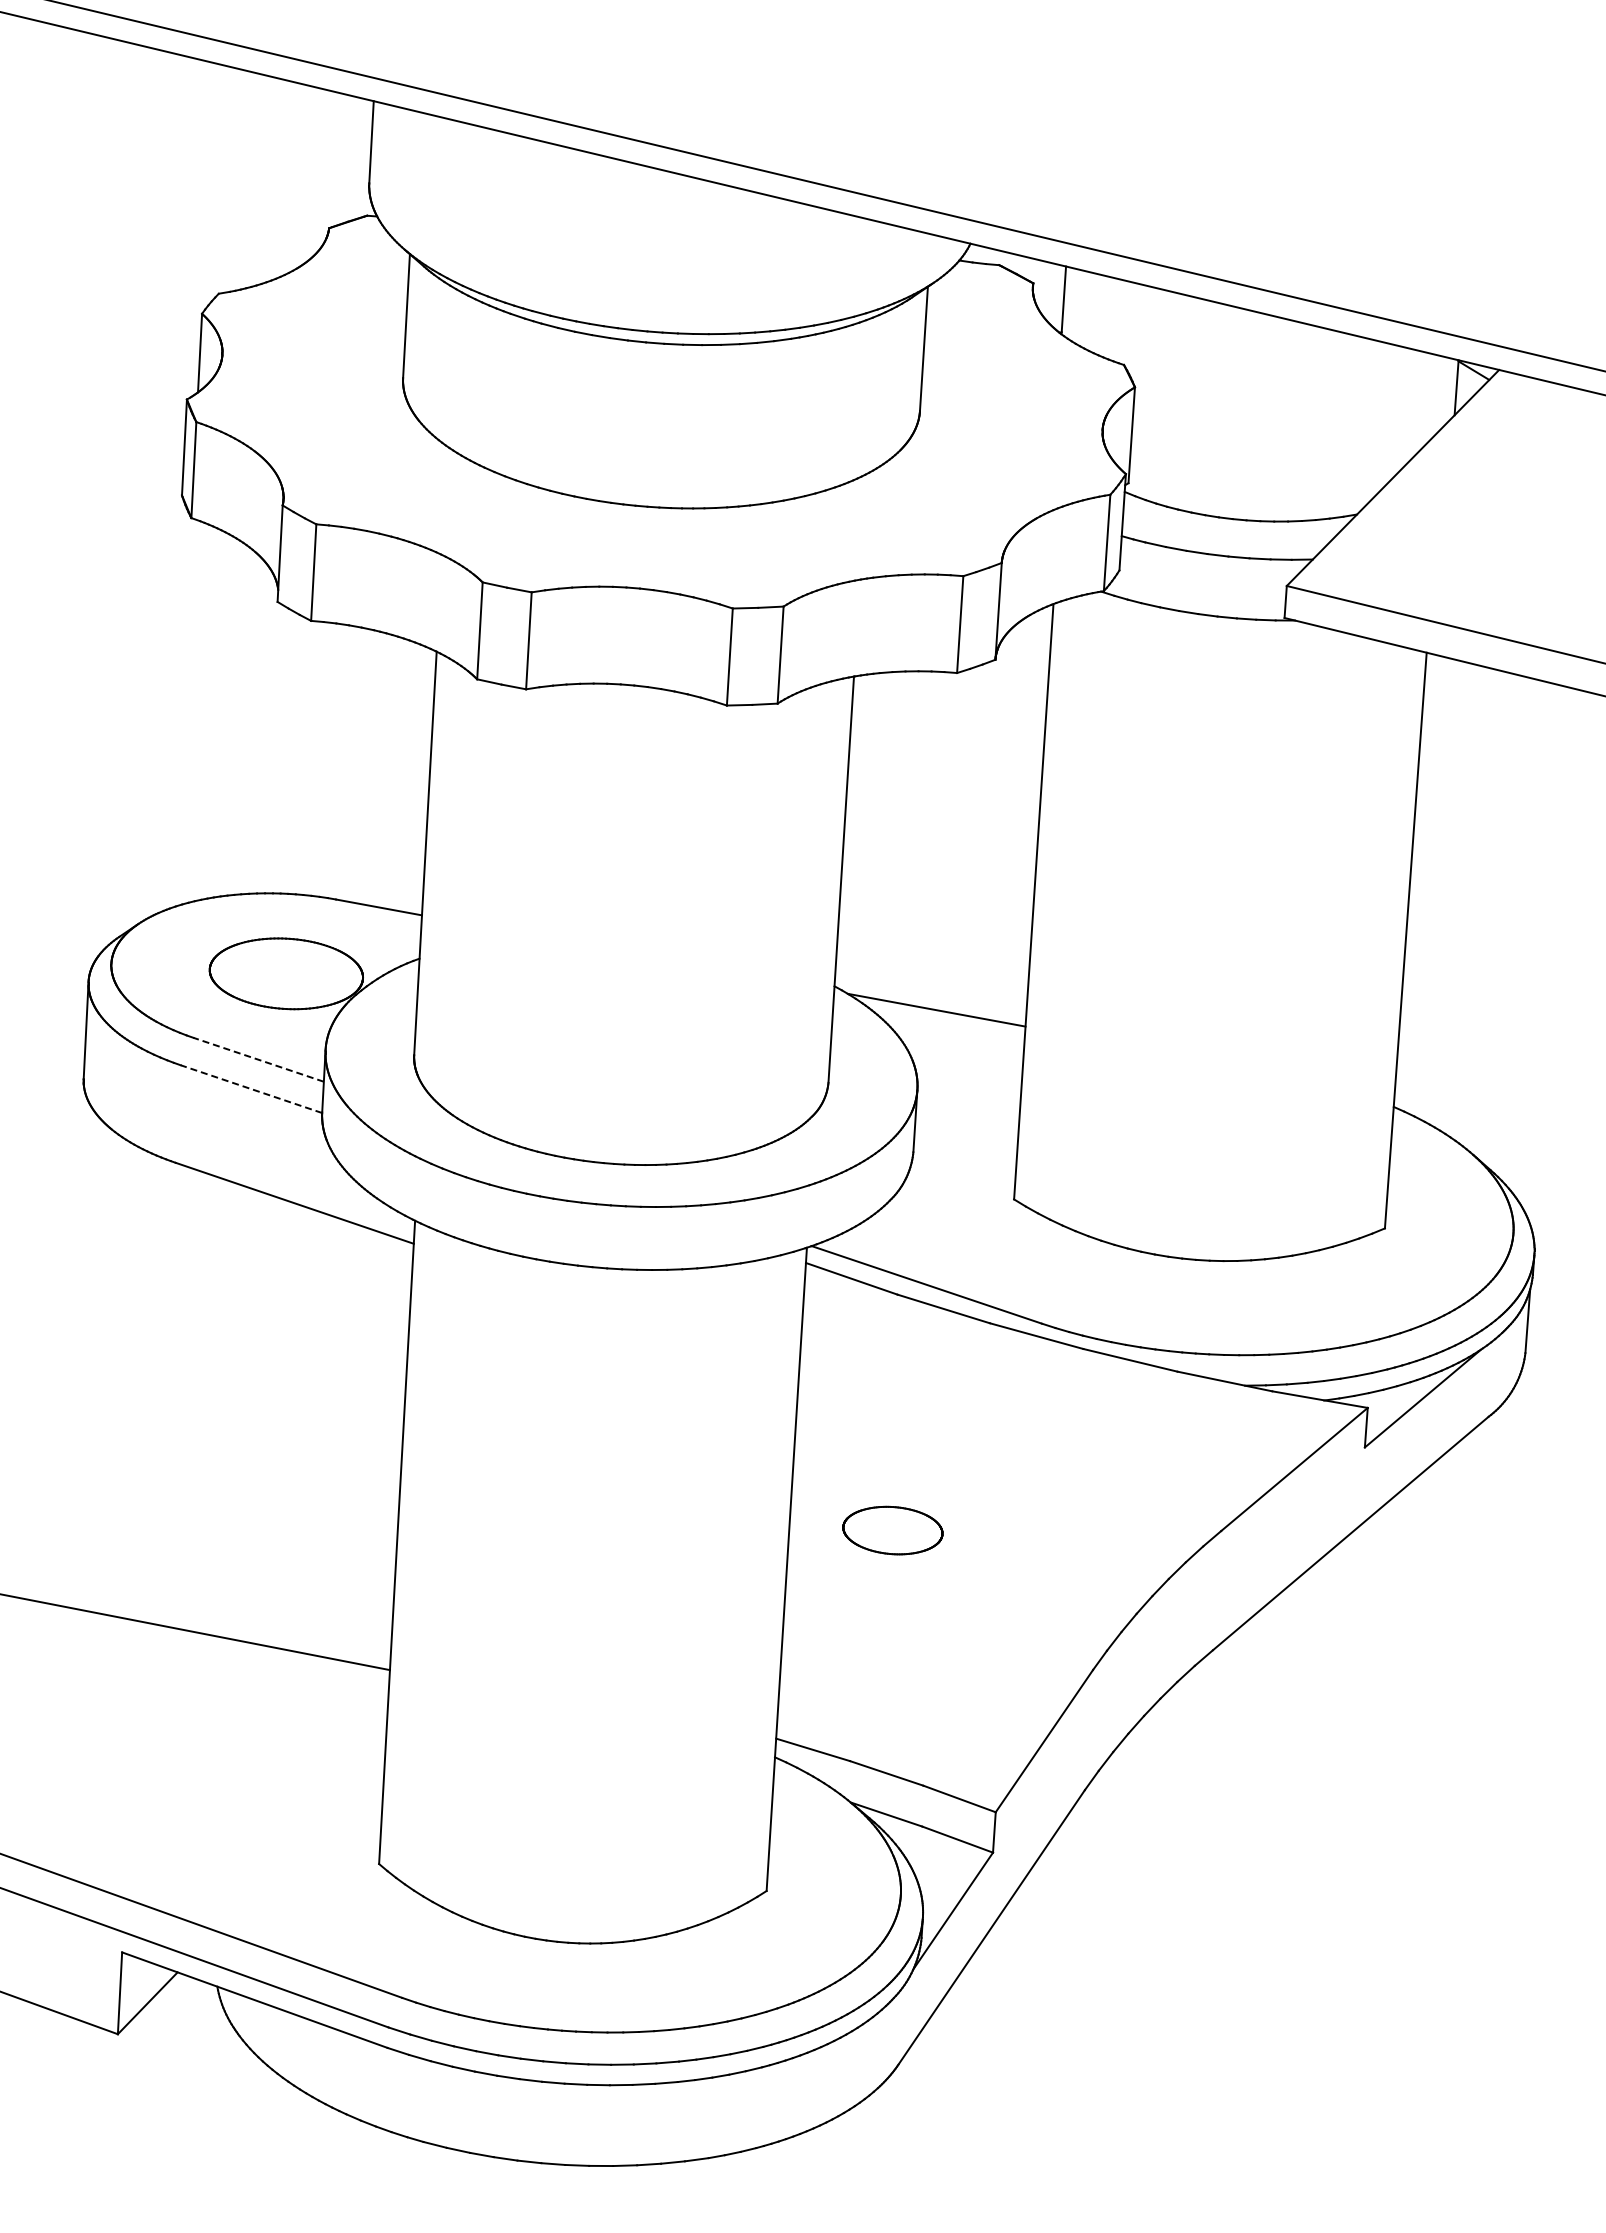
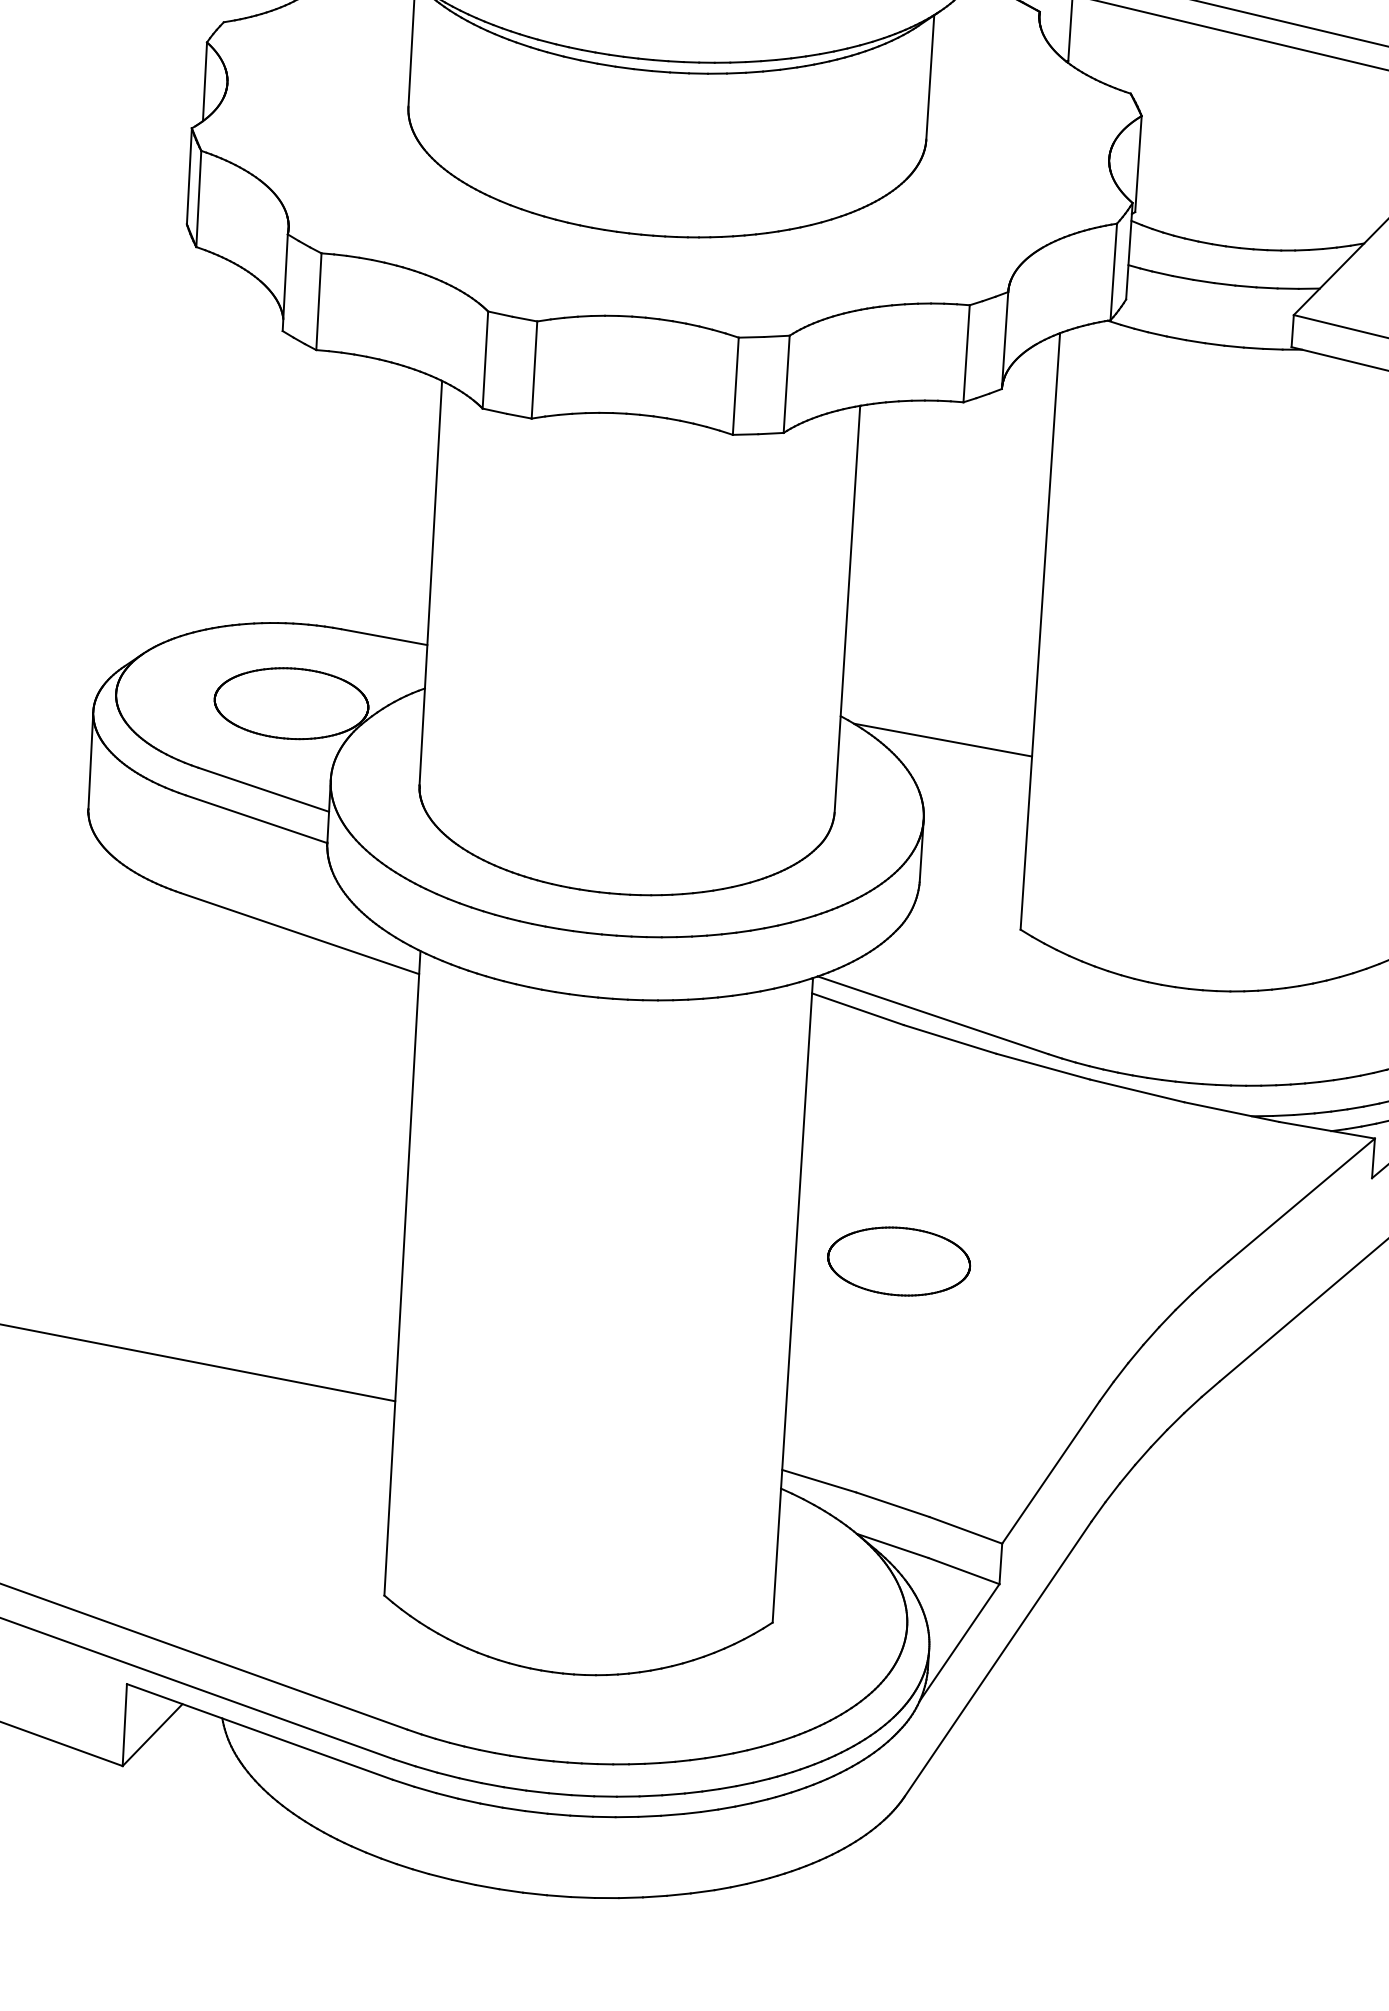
line: (258, 1059) -> (263, 789), dashed -> solid
line: (251, 1089) -> (256, 819), dashed -> solid
part: (892, 1530) -> (898, 1261), size x1.43

